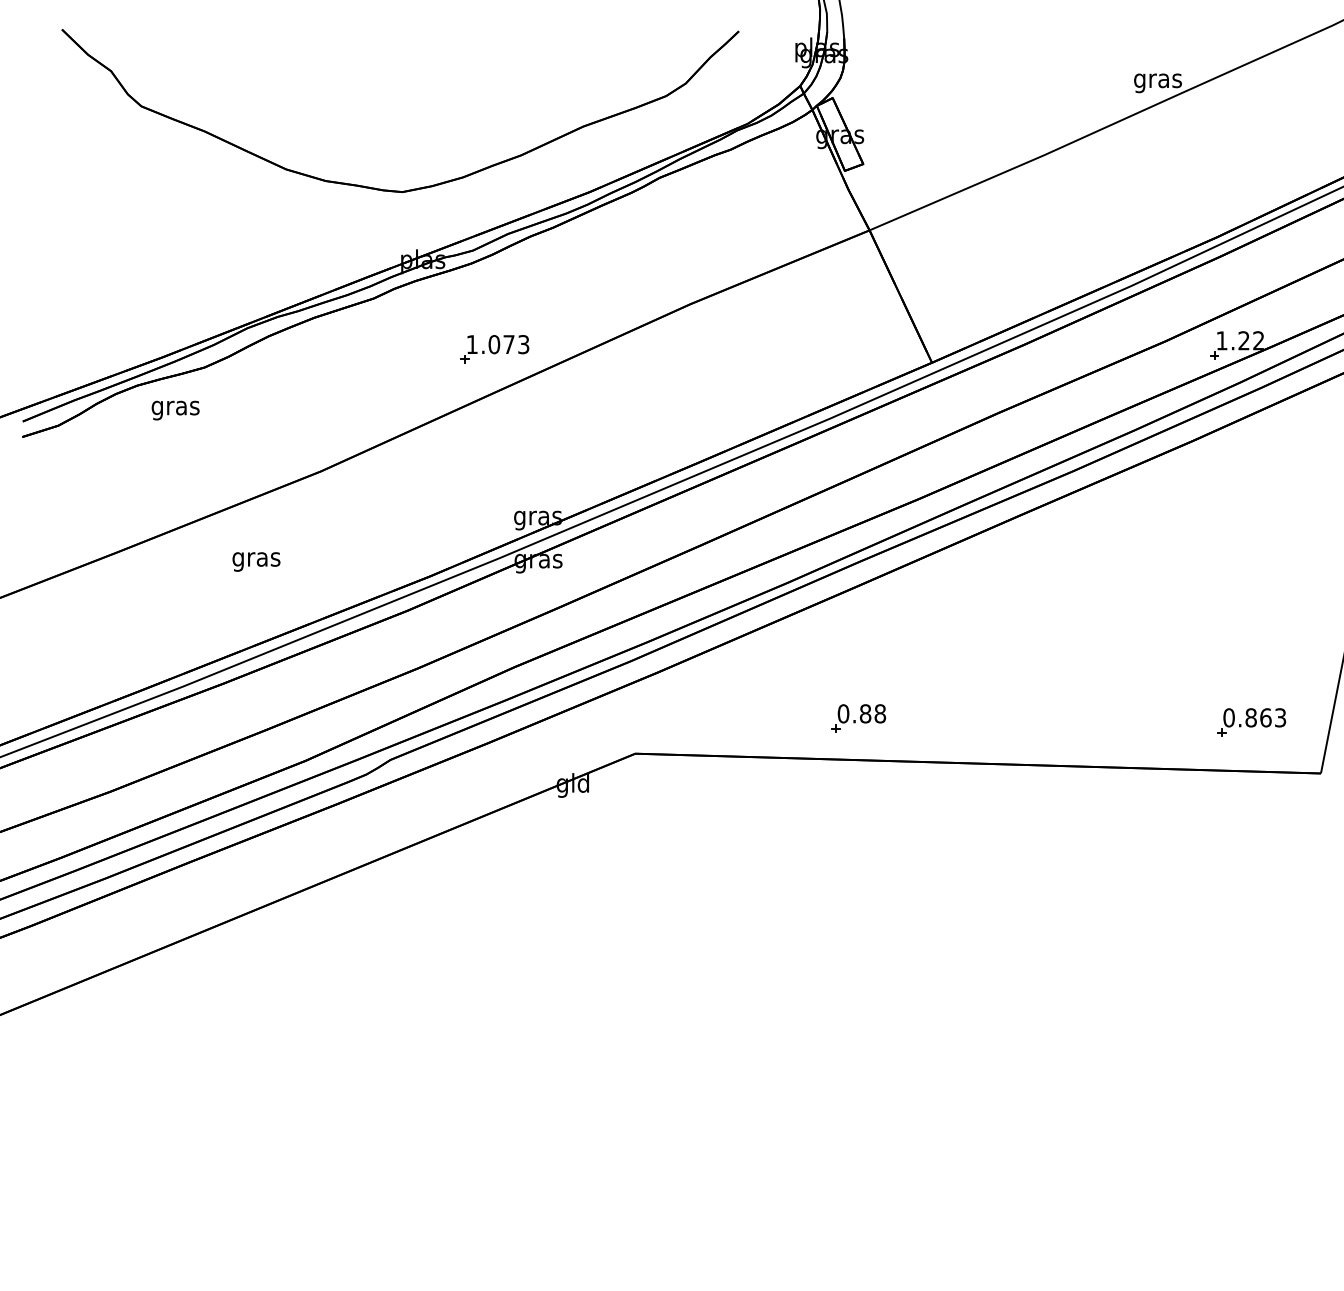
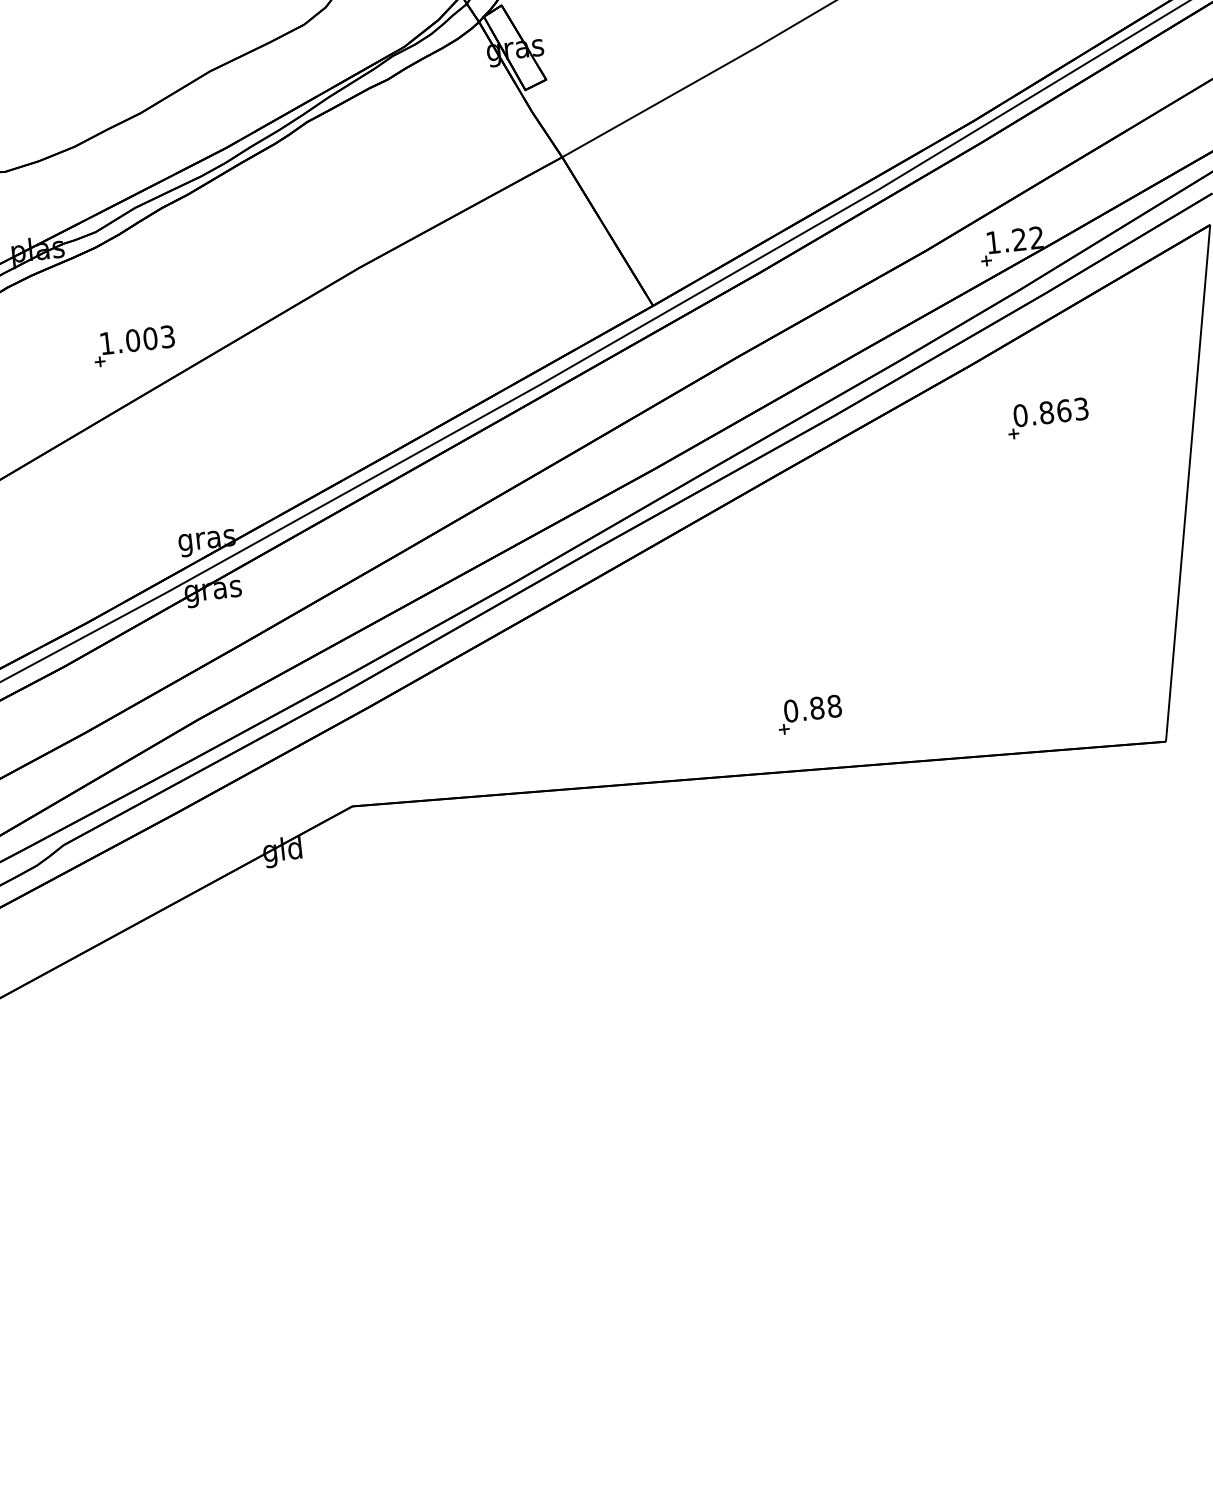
text: (508, 344) -> (149, 338), 1.073 -> 1.003
part: (858, 718) -> (809, 714), moved
part: (1251, 722) -> (1047, 418), moved

